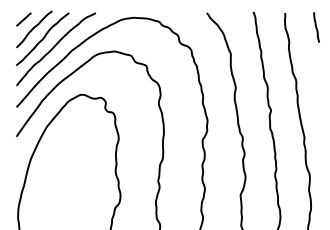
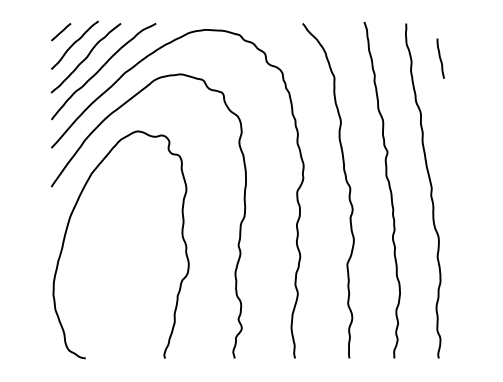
line: (316, 27) -> (440, 58), moved

